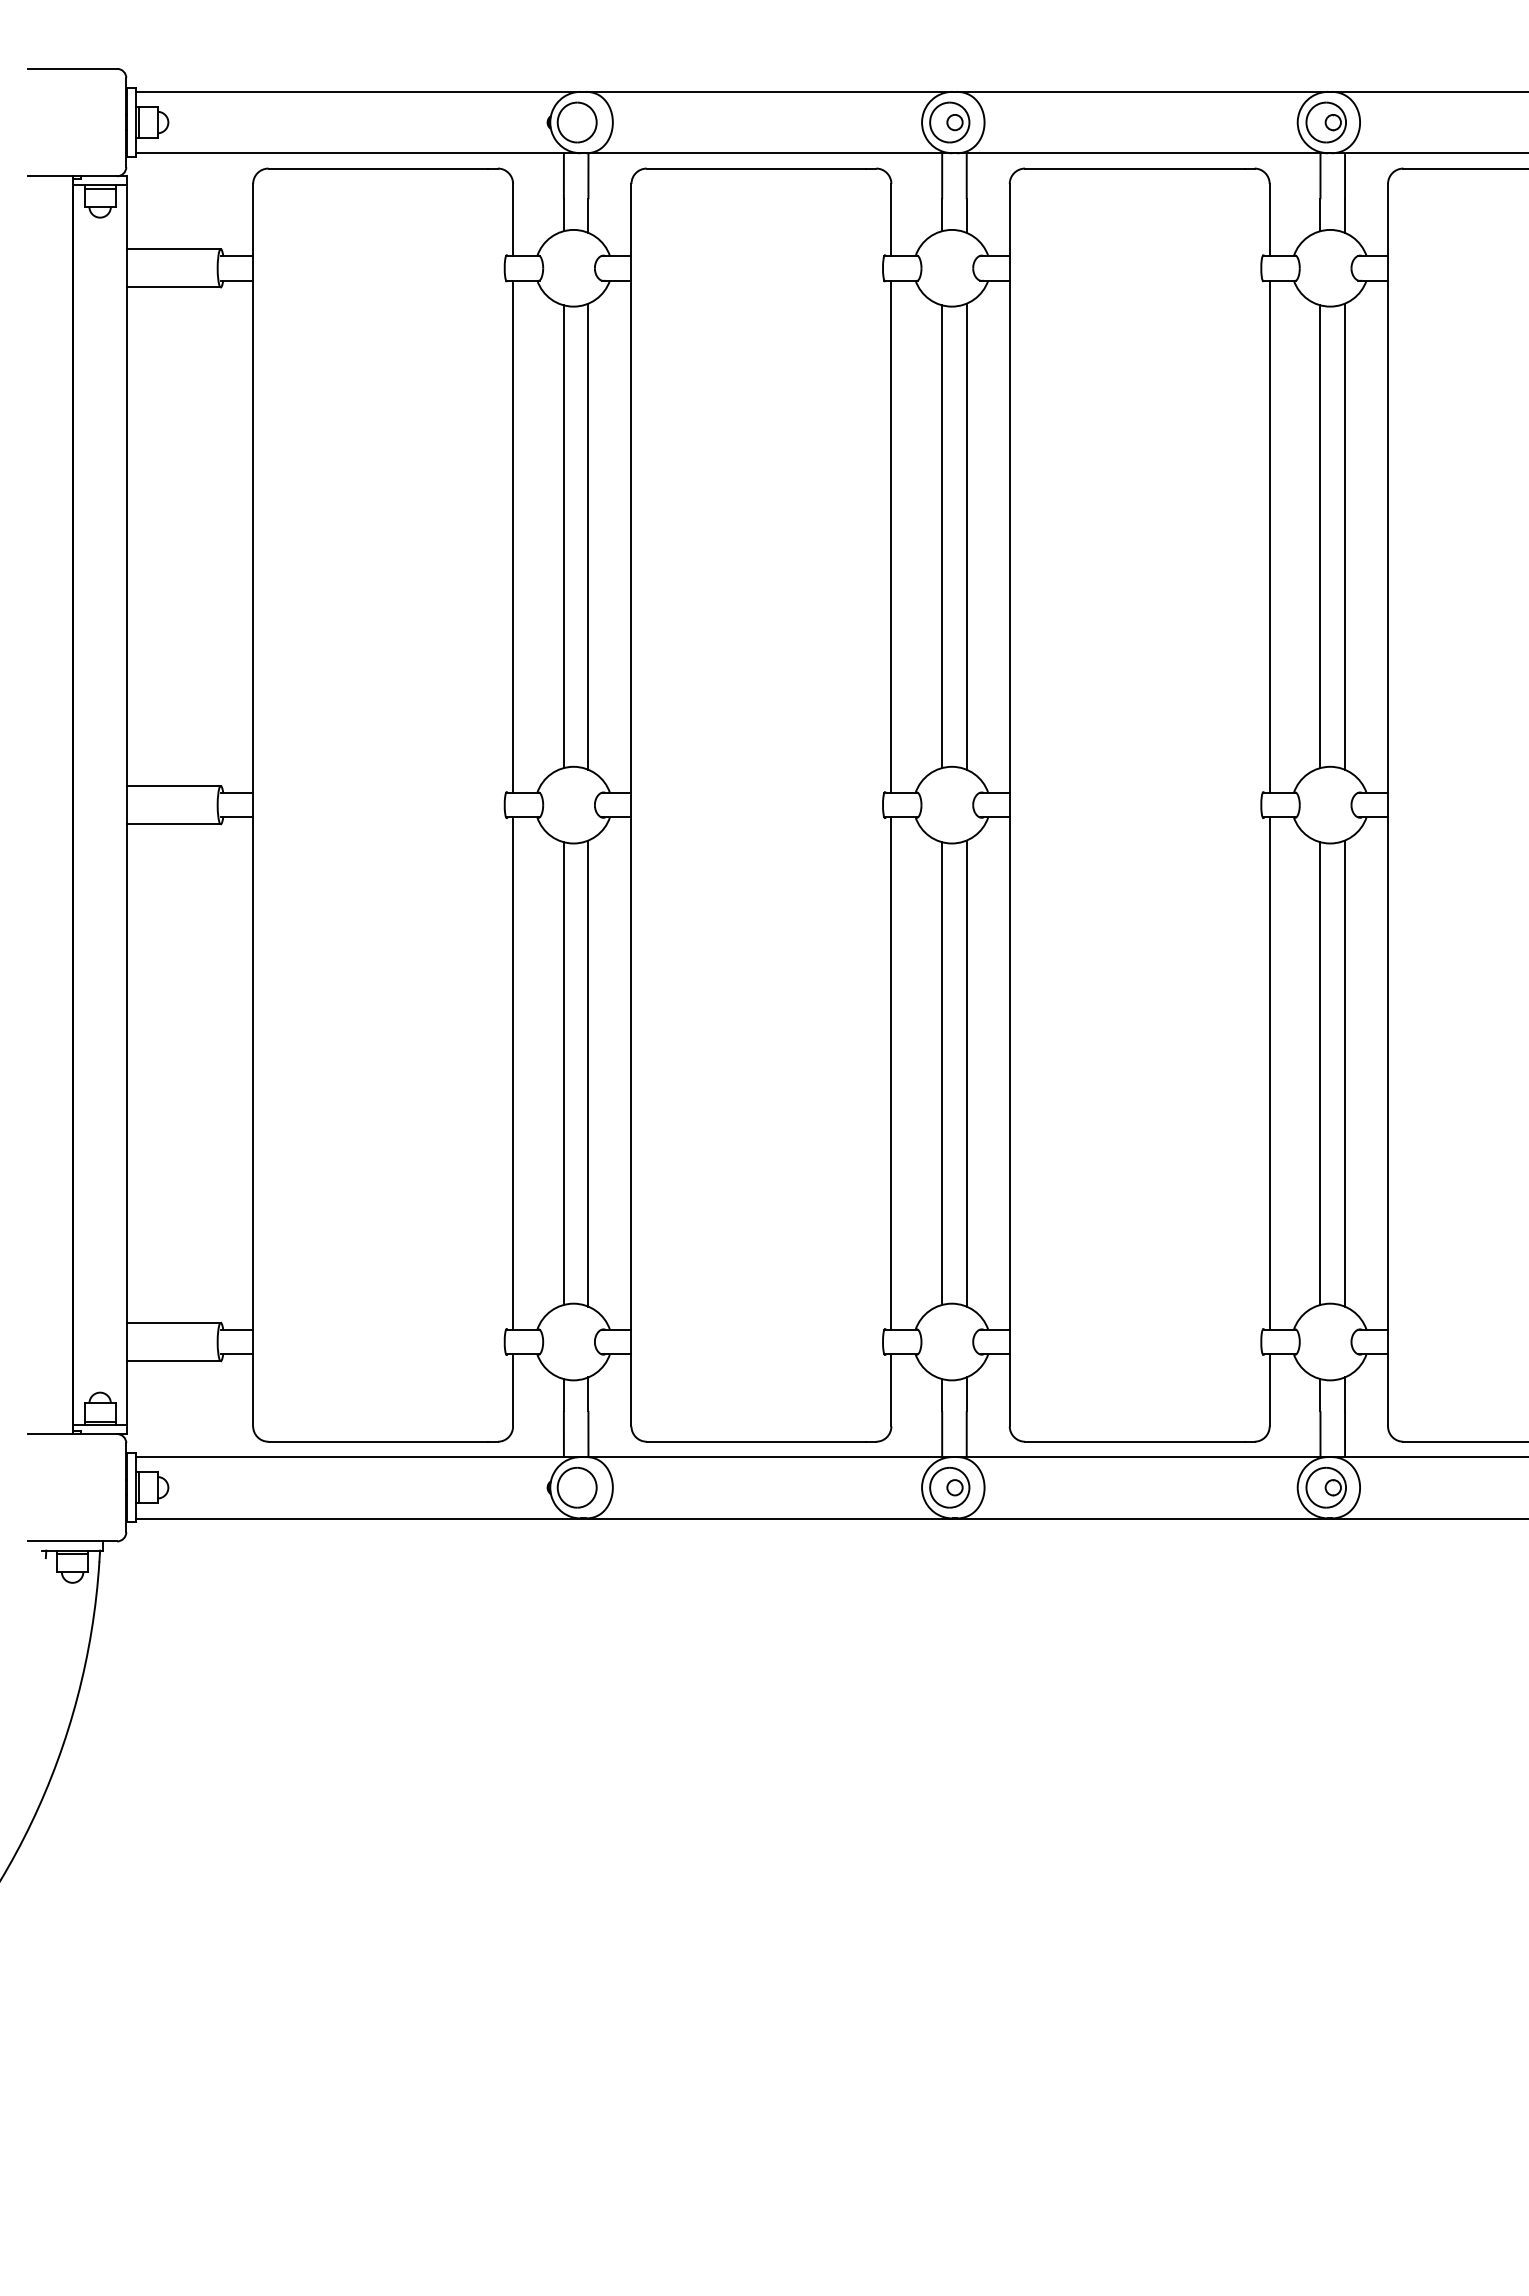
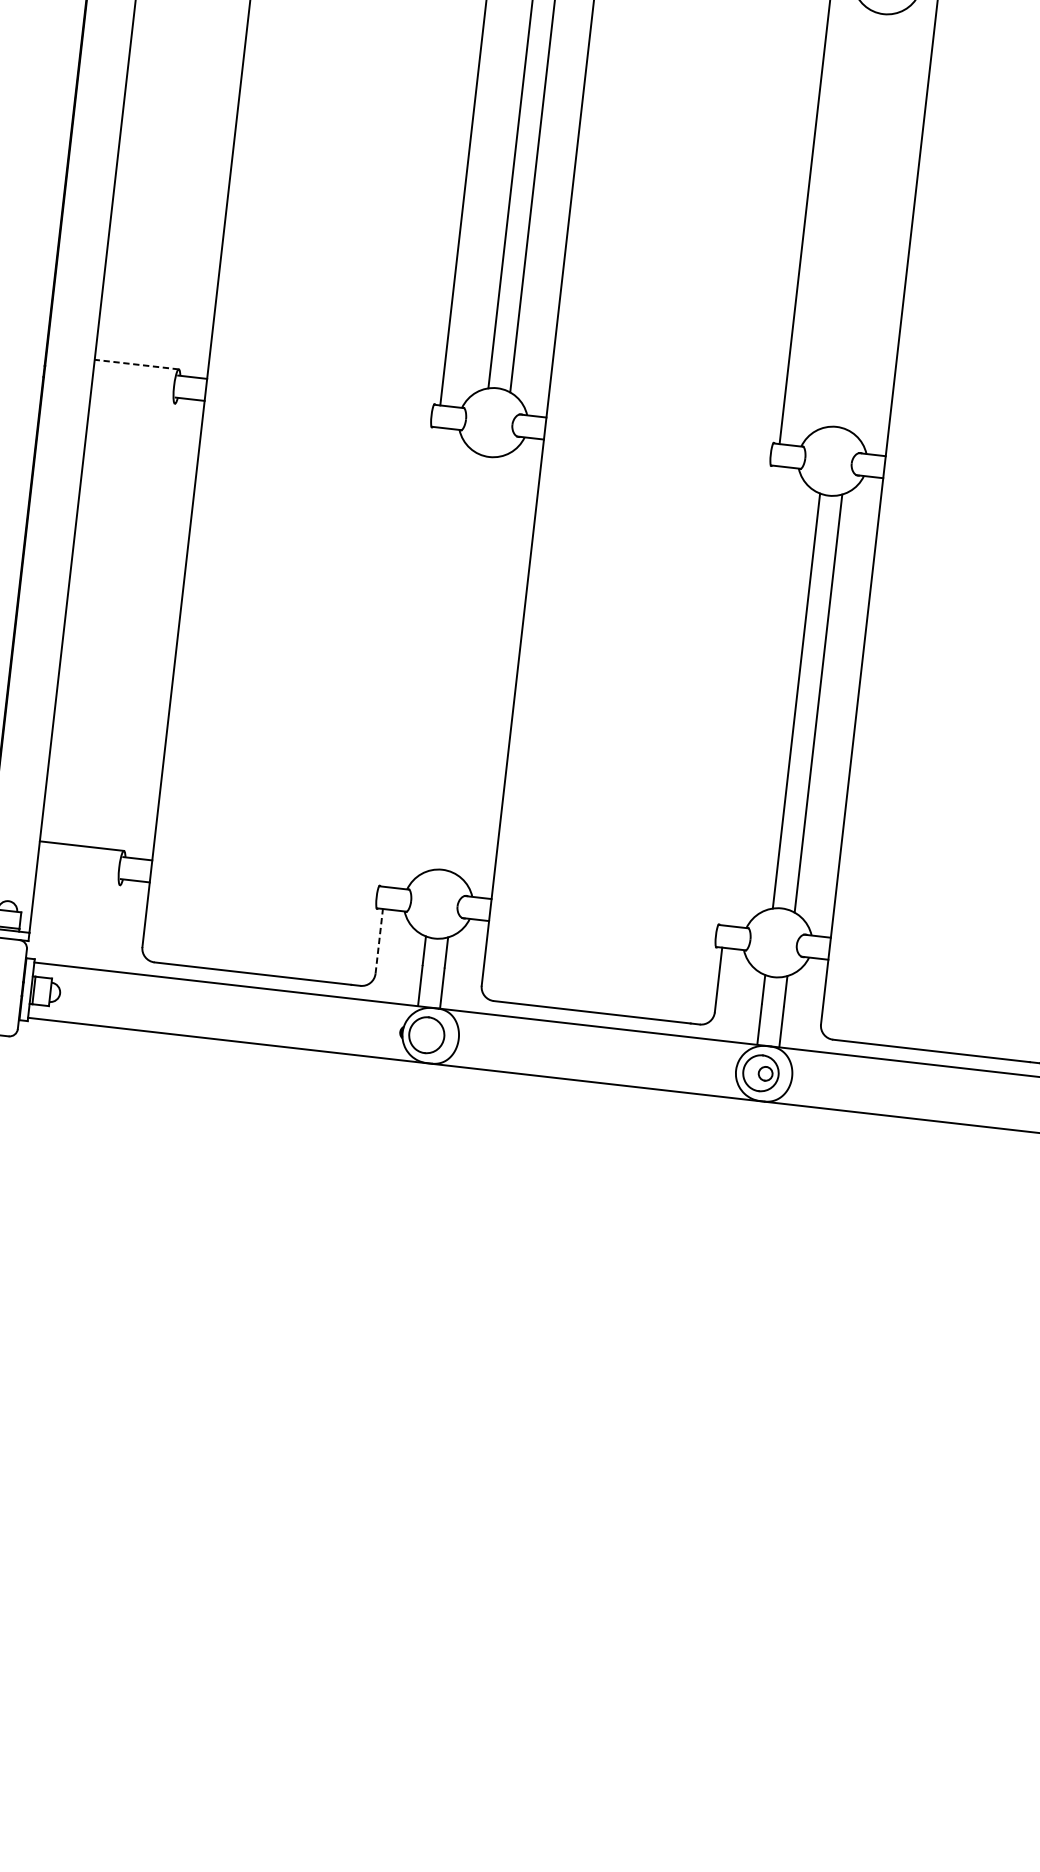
line: (942, 536) -> (851, 219), removed
line: (966, 536) -> (873, 221), removed
line: (173, 785) -> (136, 364), solid -> dashed
line: (173, 824) -> (132, 399), removed
line: (513, 1073) -> (411, 657), removed
line: (563, 1073) -> (456, 662), removed
line: (588, 1073) -> (479, 664), removed
line: (891, 1073) -> (751, 695), removed
line: (173, 1361) -> (77, 880), removed
line: (513, 1389) -> (379, 940), solid -> dashed

